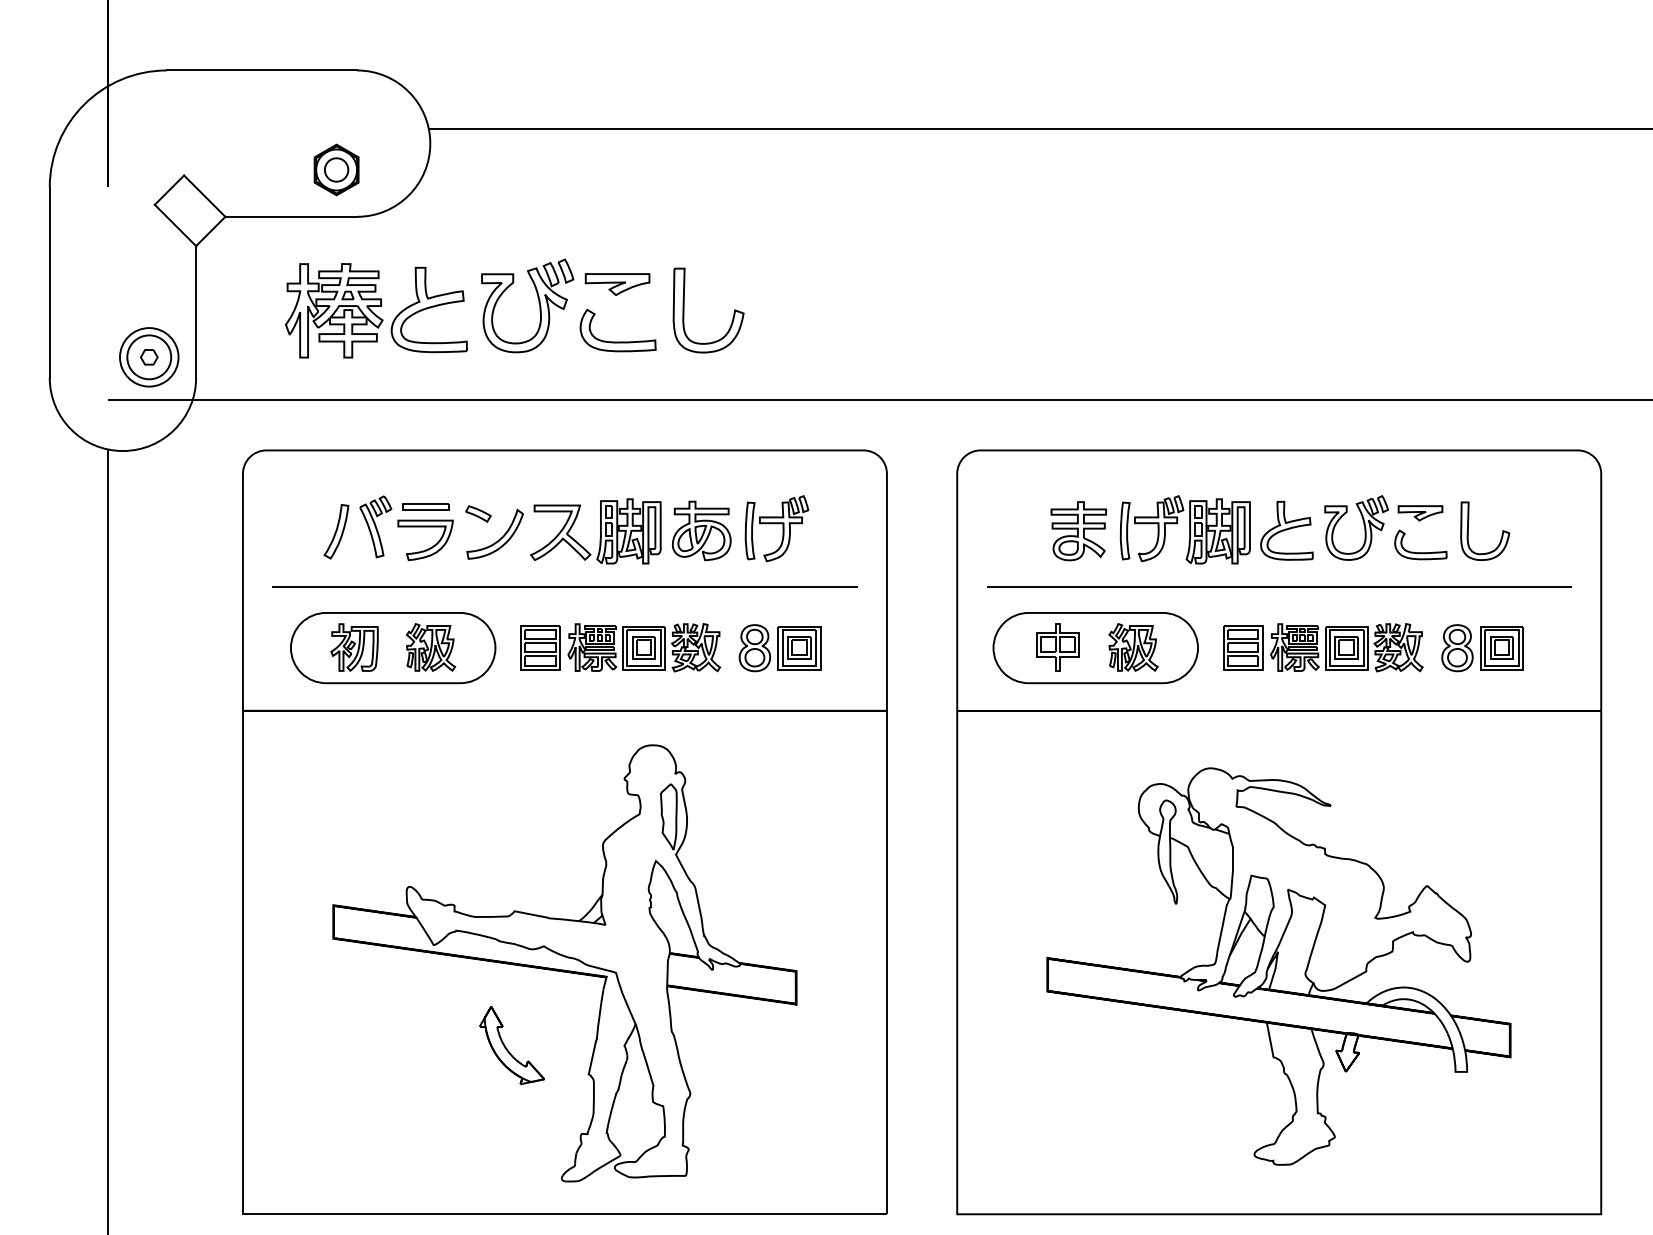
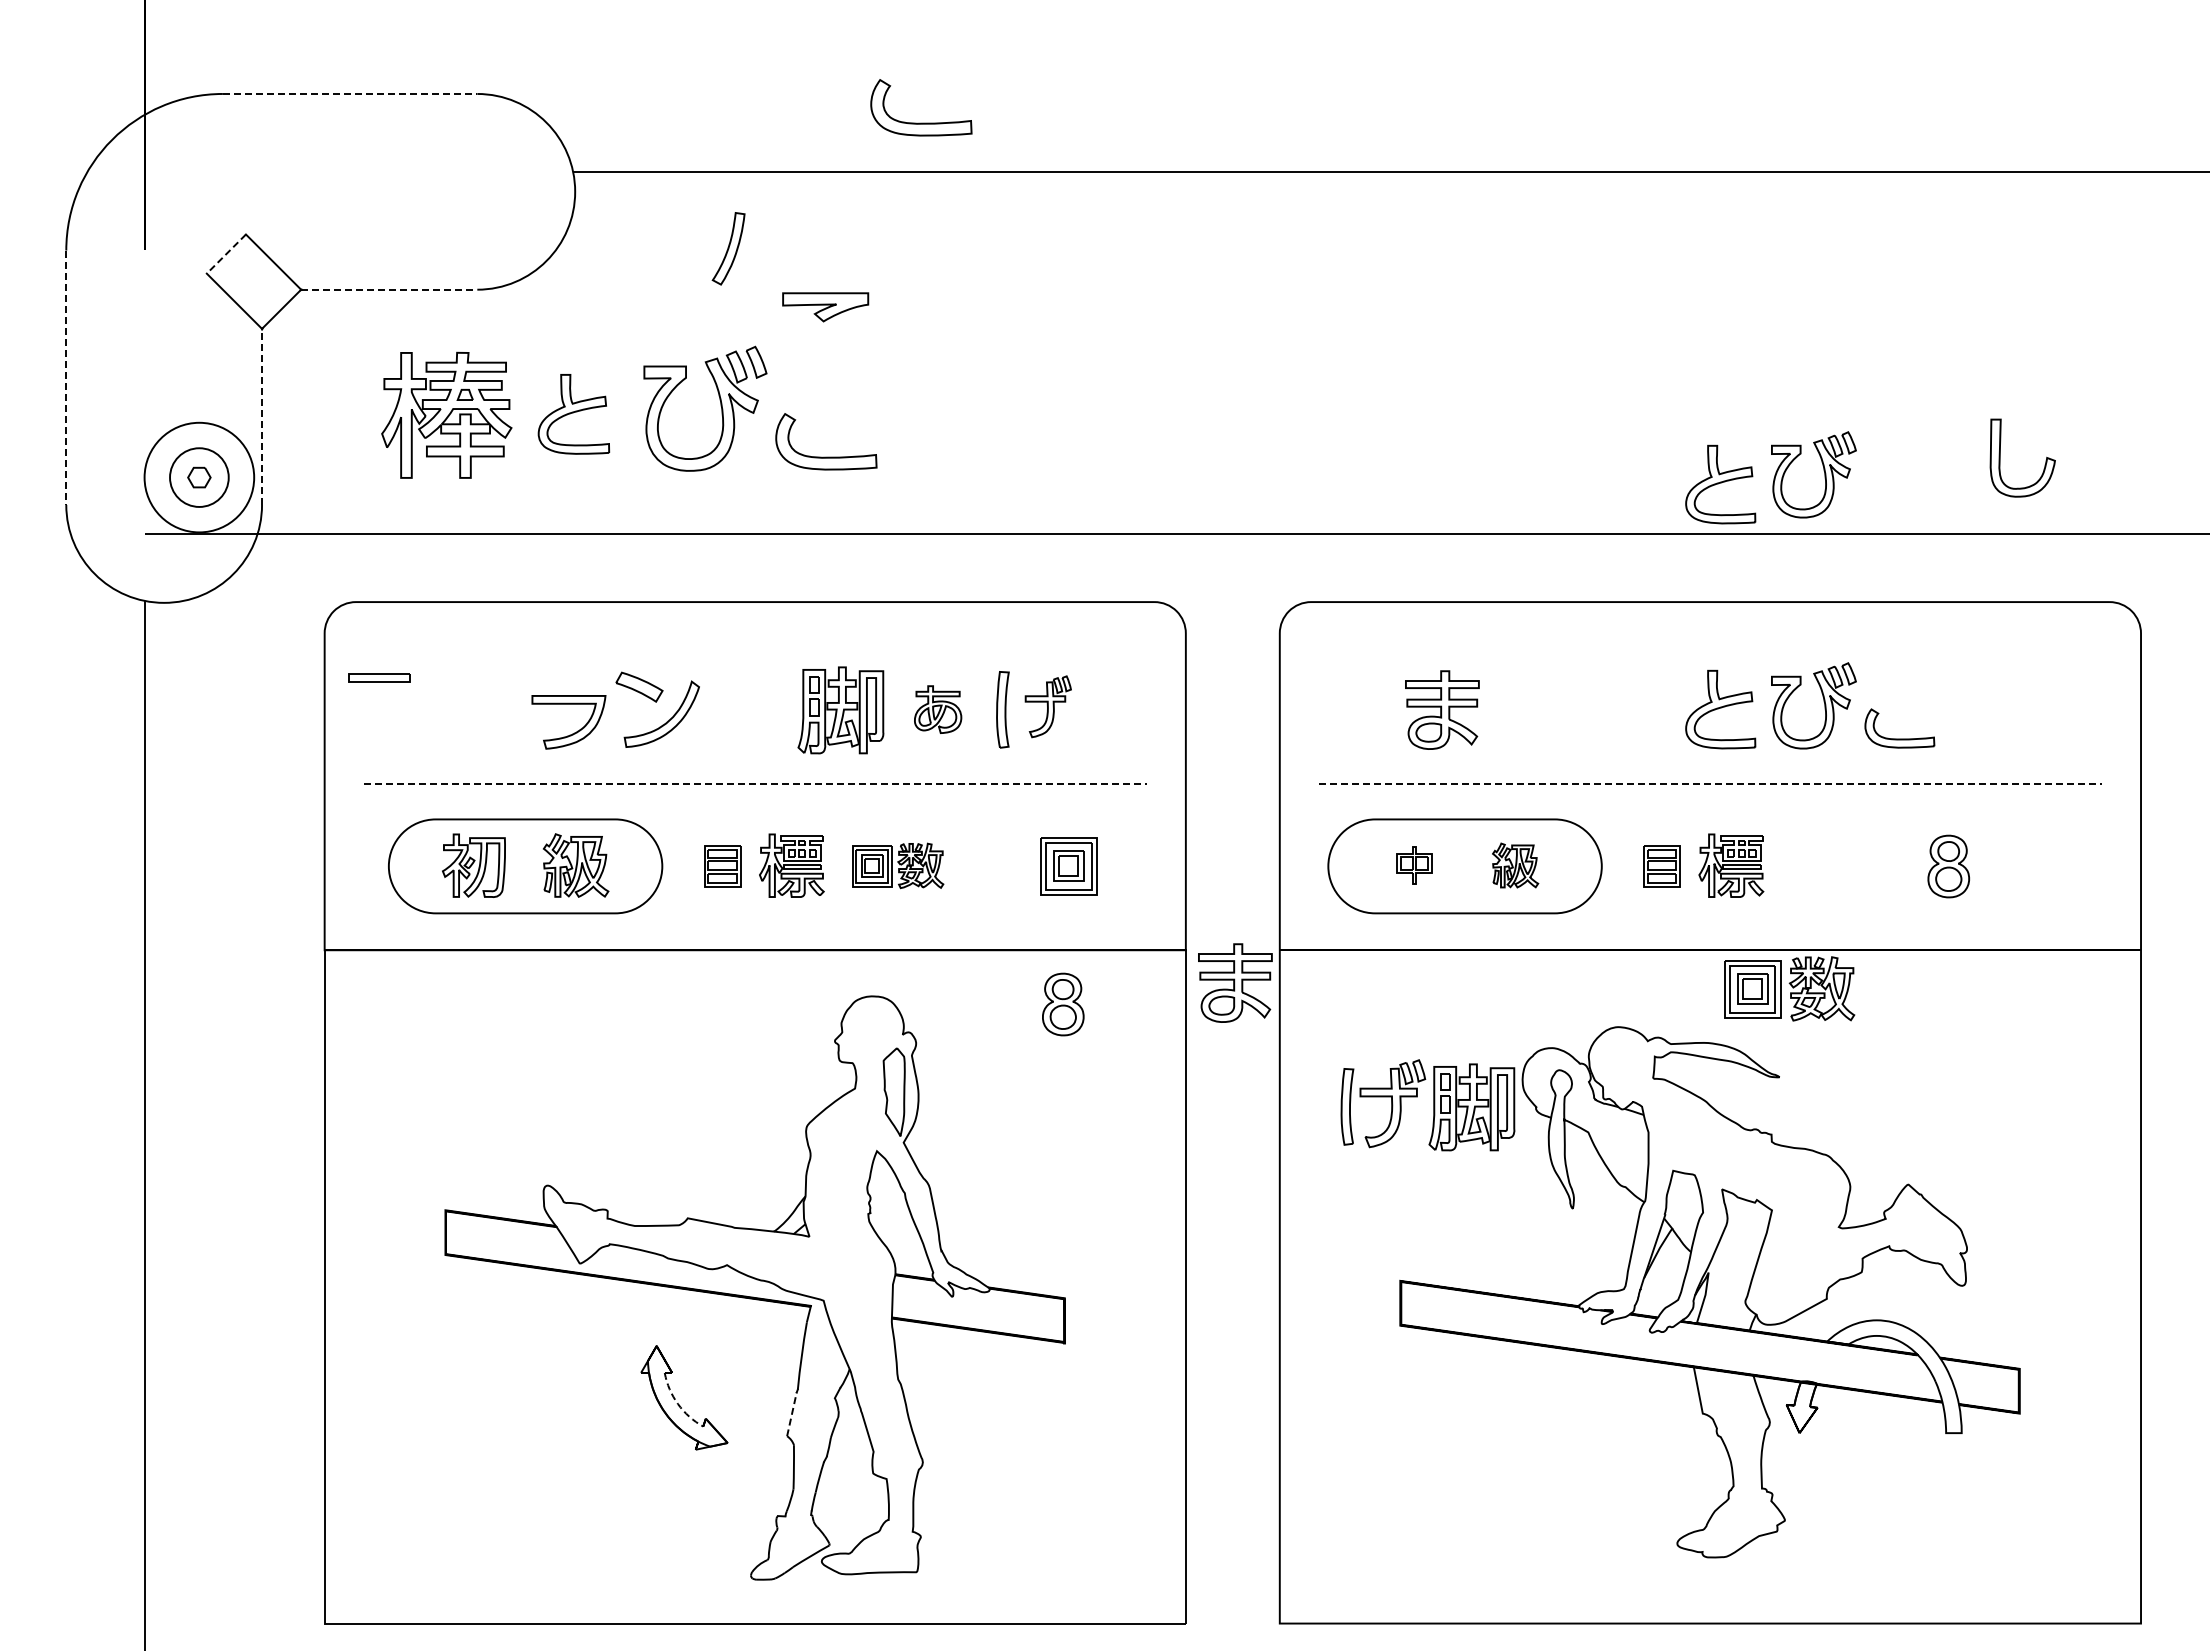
line: (262, 70) -> (350, 93), solid -> dashed
part: (689, 91) -> (921, 122), added
part: (336, 169) -> (449, 226), removed
line: (169, 190) -> (226, 254), solid -> dashed
line: (291, 216) -> (389, 289), solid -> dashed
line: (49, 283) -> (66, 378), solid -> dashed
part: (617, 284) -> (825, 307), moved
part: (429, 310) -> (573, 414), size x0.7
part: (684, 310) -> (914, 415), removed
line: (196, 311) -> (262, 416), solid -> dashed
part: (1363, 352) -> (1823, 470), added
circle: (149, 357) -> (199, 477), size x1.4
part: (1286, 362) -> (1720, 484), added
part: (426, 506) -> (379, 677), moved
part: (1420, 512) -> (1899, 685), removed
part: (478, 513) -> (639, 686), size x1.4
part: (375, 526) -> (501, 703), removed
part: (784, 528) -> (1048, 706), size x0.7
part: (701, 530) -> (937, 709), size x0.6
part: (1185, 530) -> (1427, 1105), moved
part: (1468, 530) -> (2000, 457), moved
part: (336, 531) -> (728, 248), moved
part: (560, 532) -> (749, 711), removed
line: (565, 586) -> (755, 784), solid -> dashed
line: (1279, 586) -> (1710, 784), solid -> dashed
part: (671, 647) -> (897, 865), size x0.7
part: (1057, 647) -> (1414, 865), size x0.6
part: (1133, 647) -> (1515, 865), size x0.7
part: (1374, 647) -> (1789, 988), moved
part: (540, 648) -> (722, 866), size x0.7
part: (755, 648) -> (1063, 1004), moved
part: (1242, 648) -> (1661, 866), size x0.7
part: (1502, 648) -> (2008, 866), removed
part: (924, 734) -> (1235, 982), added
line: (507, 1050) -> (678, 1404), solid -> dashed
line: (592, 1057) -> (792, 1413), solid -> dashed

